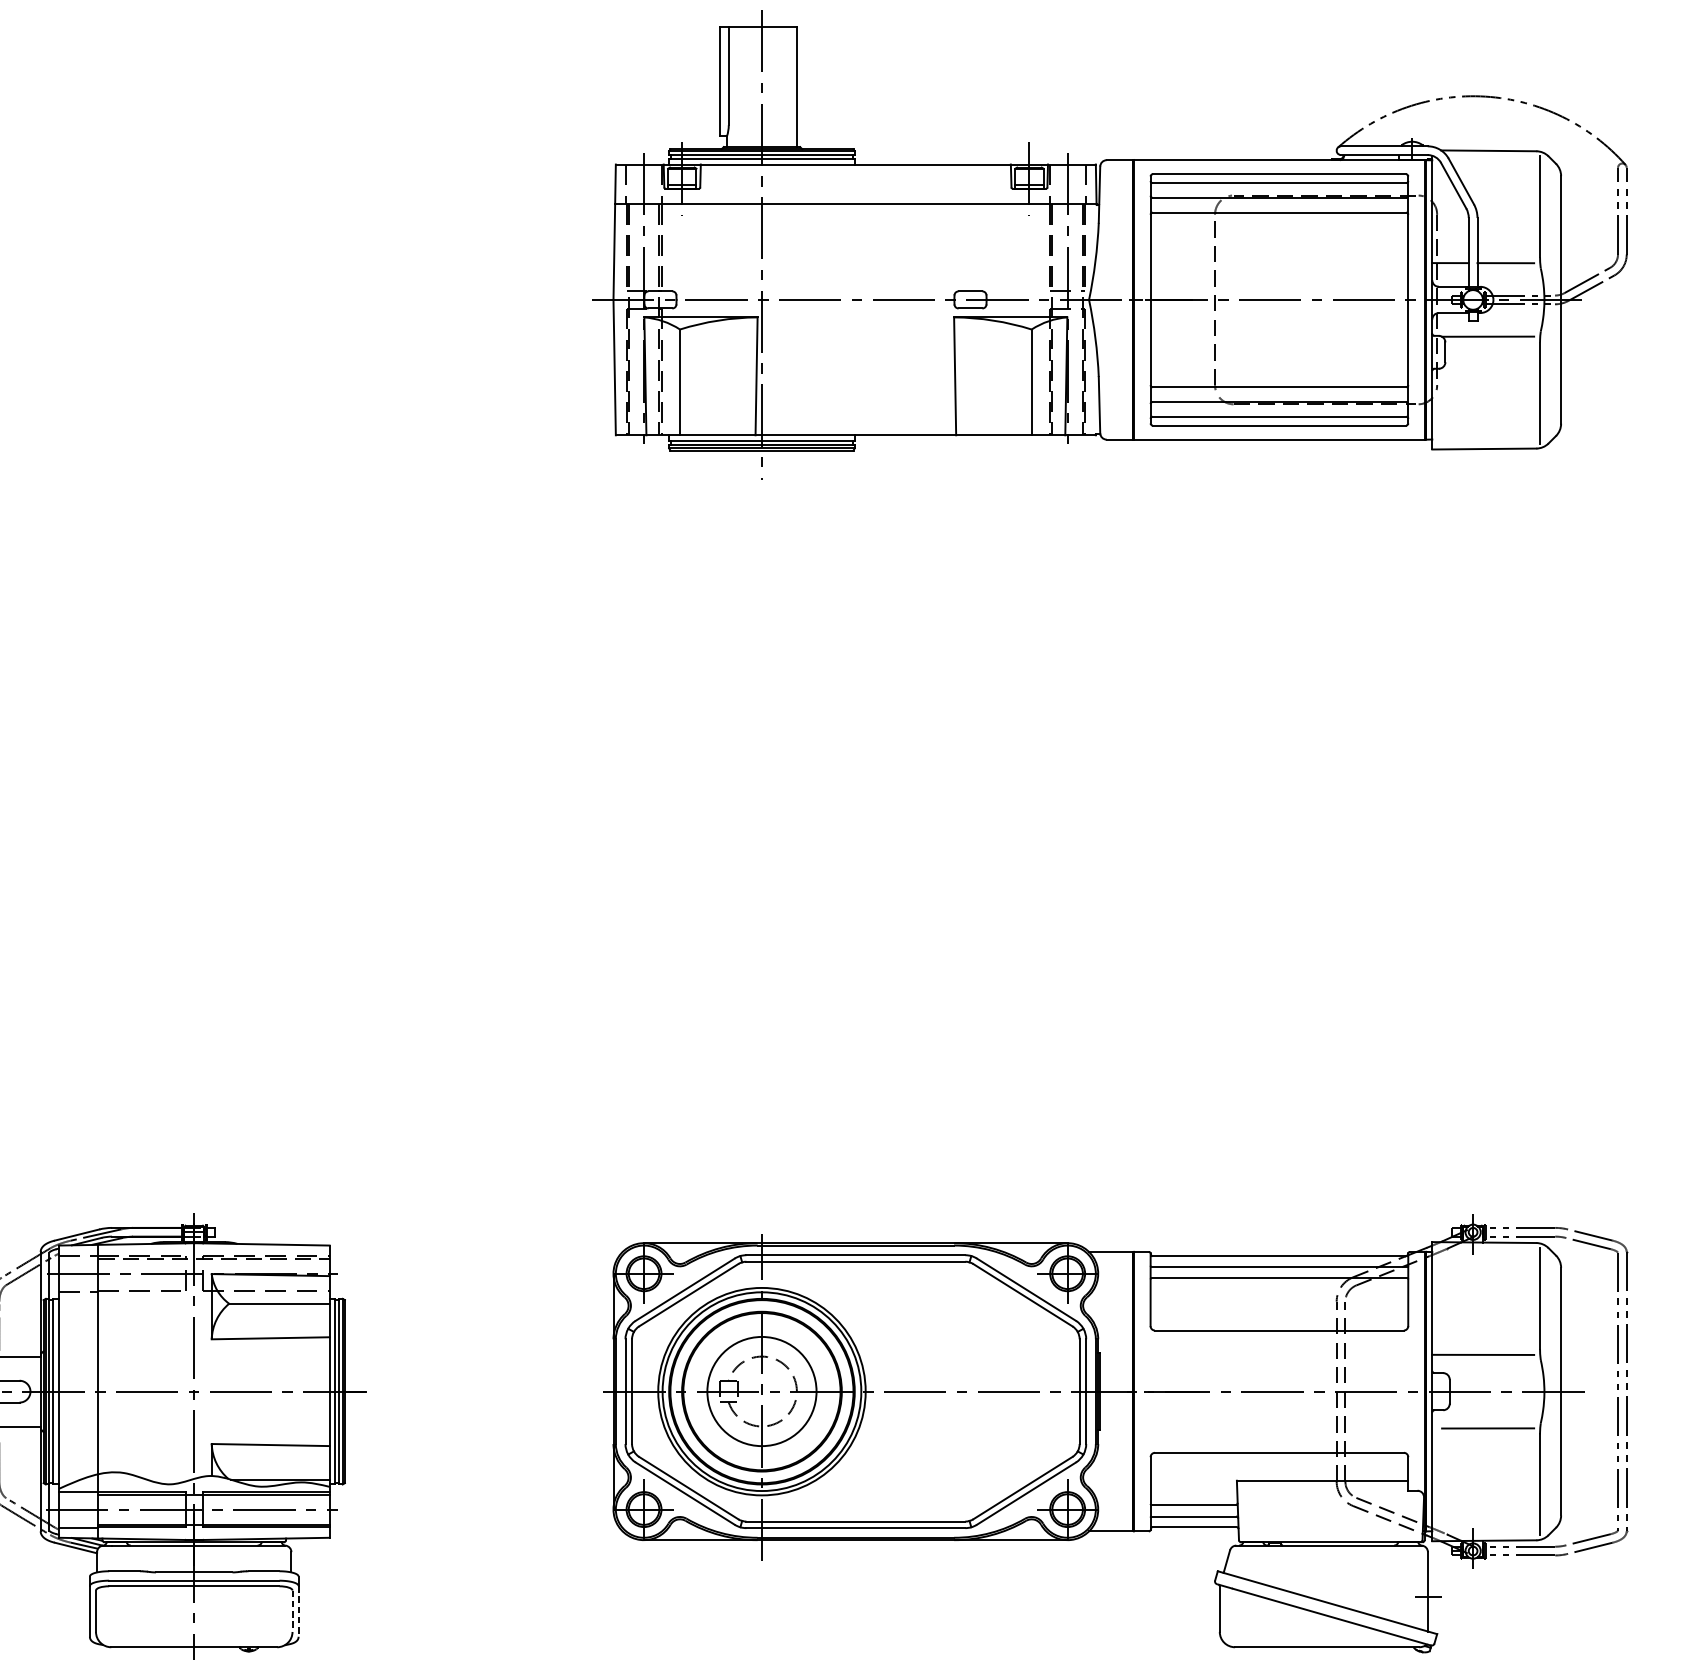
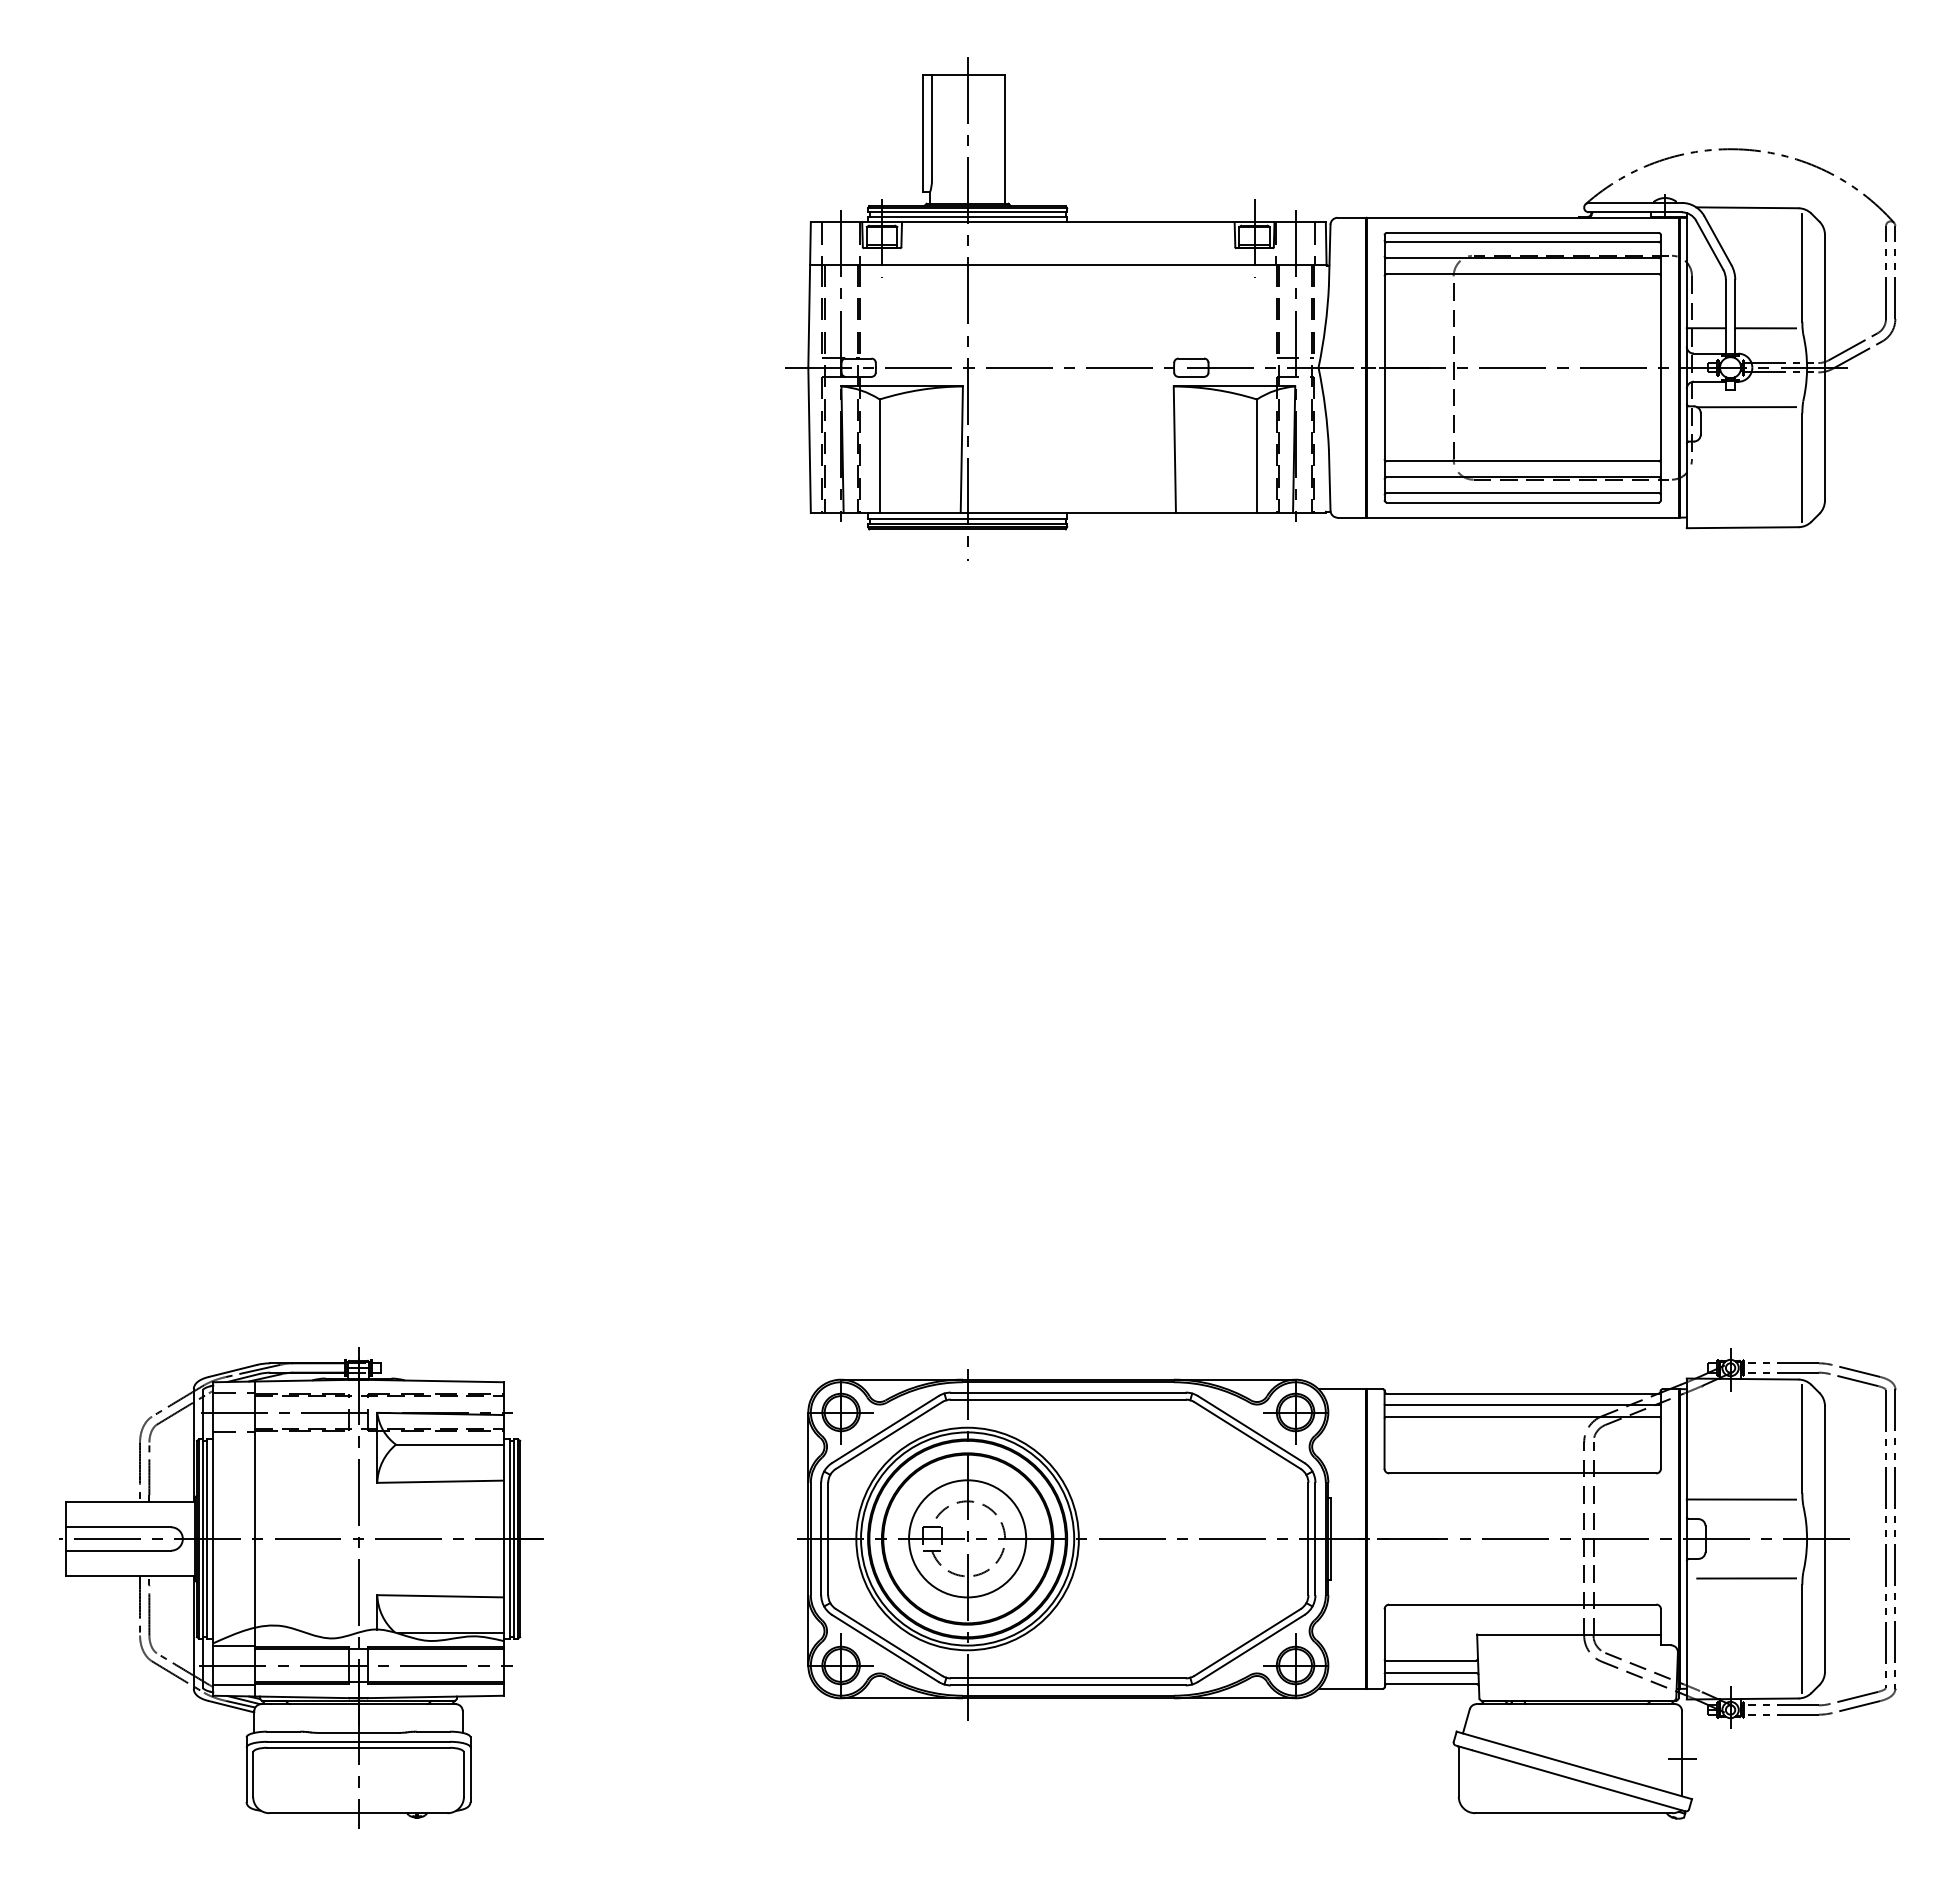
line: (213, 1288) -> (379, 1428), added
line: (292, 1612) -> (463, 1775), dashed -> solid
line: (298, 1612) -> (470, 1775), dashed -> solid

